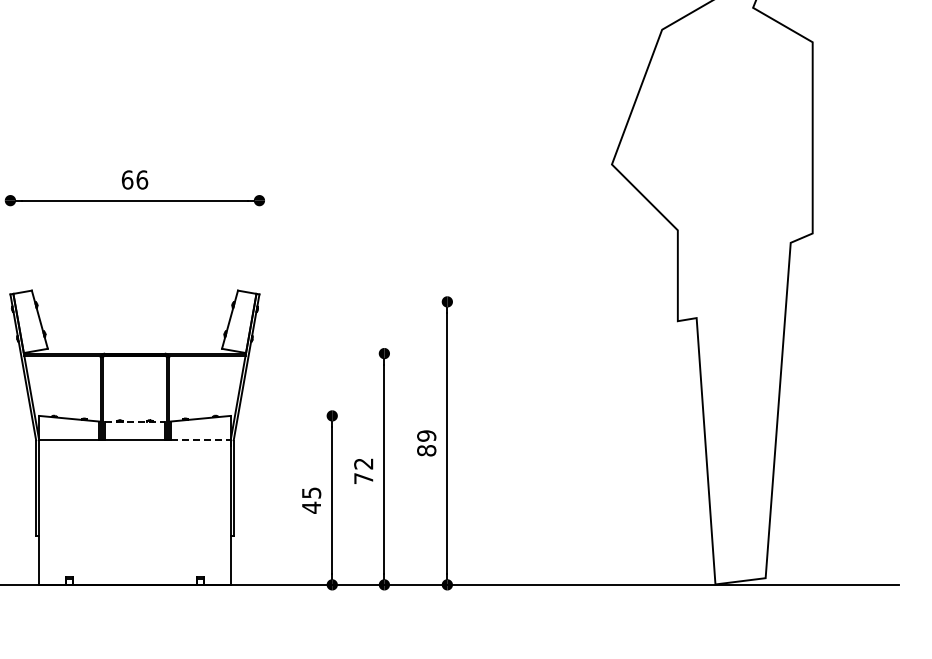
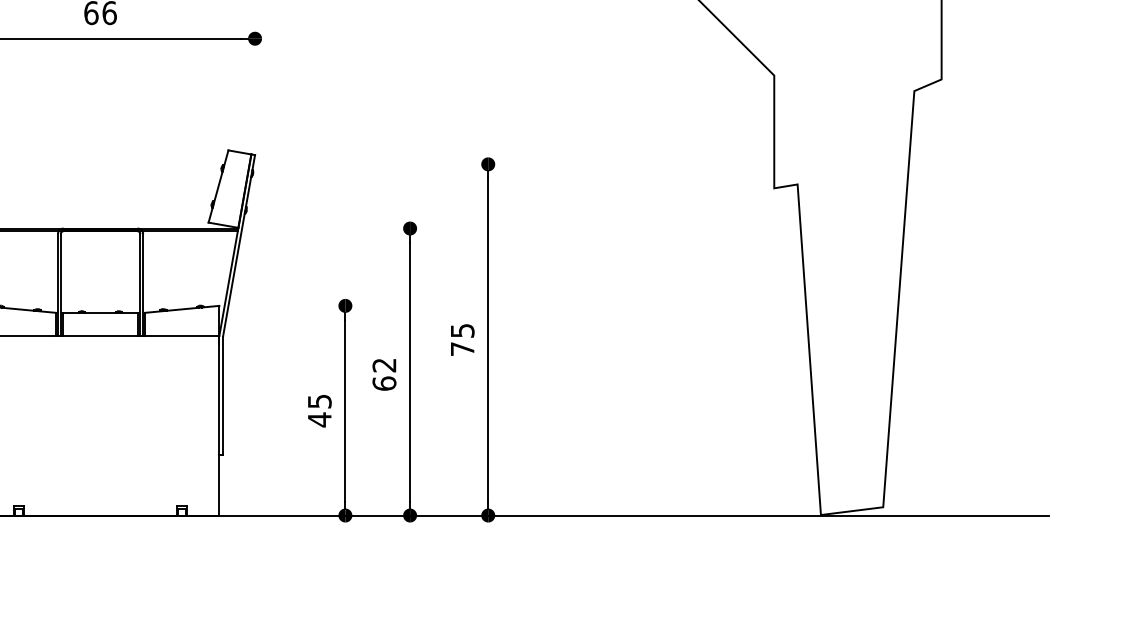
line: (135, 421) -> (101, 312), dashed -> solid
line: (201, 440) -> (183, 336), dashed -> solid
text: (426, 443) -> (462, 340), 89 -> 75
text: (363, 478) -> (384, 383), 72 -> 62

